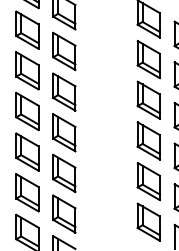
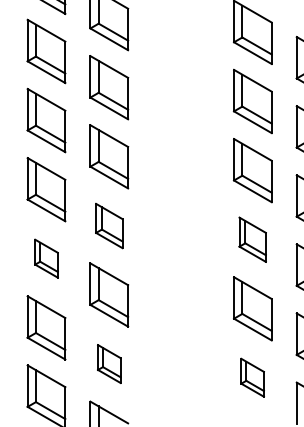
part: (64, 132) -> (109, 225), size x0.7
part: (148, 140) -> (252, 238), size x0.7
part: (27, 151) -> (46, 257), size x0.6
part: (64, 213) -> (109, 363), size x0.6
part: (148, 221) -> (252, 376), size x0.6

